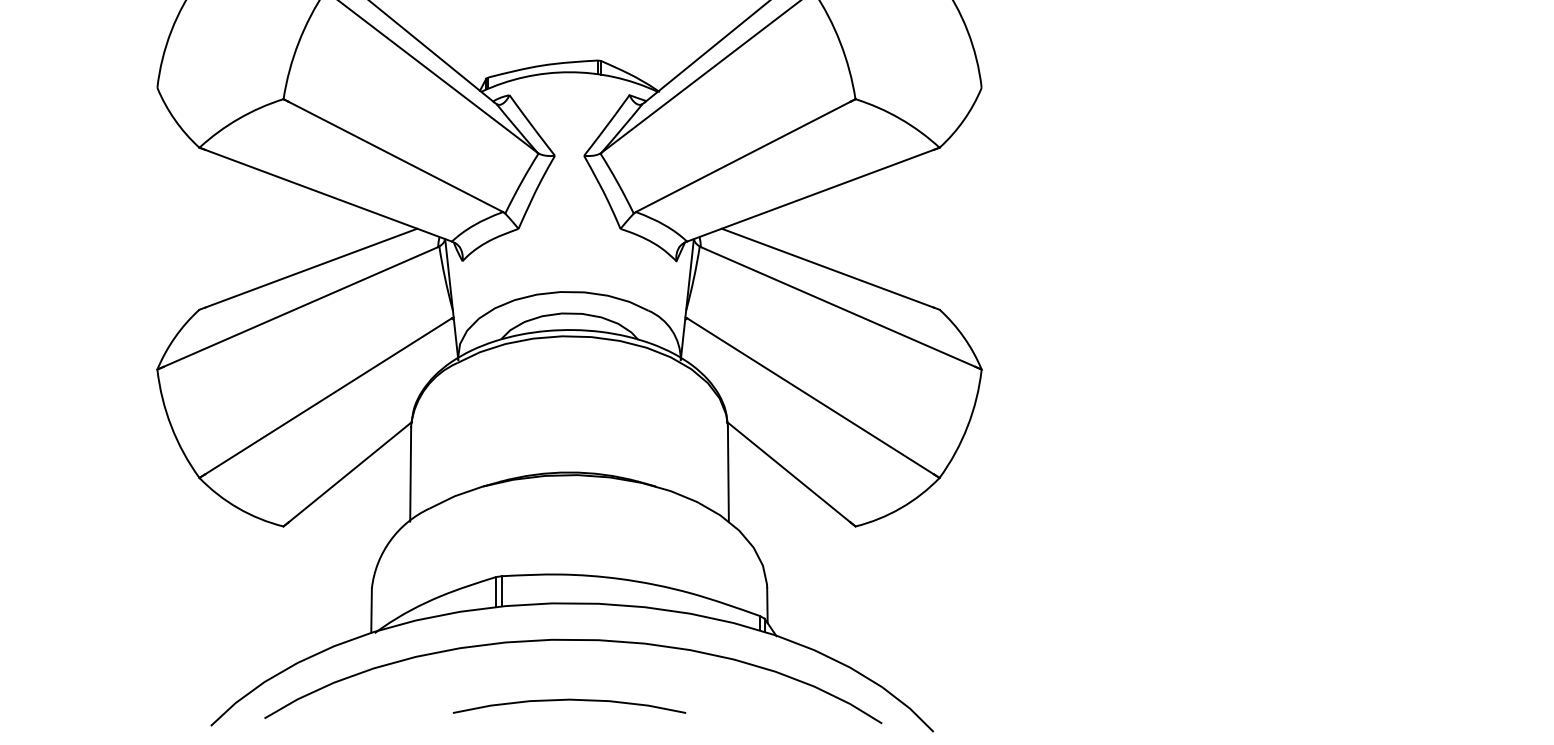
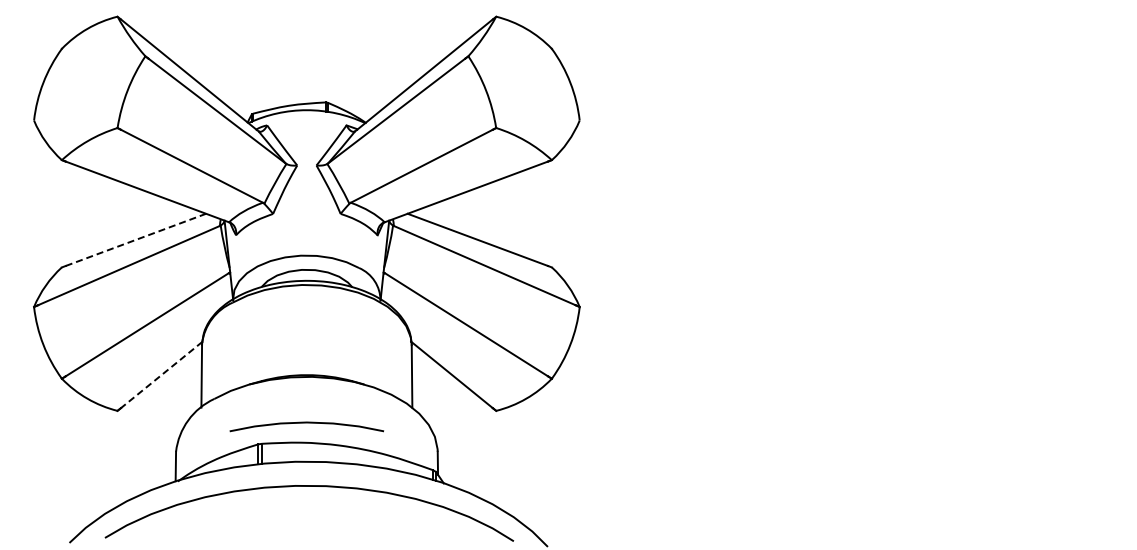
line: (310, 267) -> (135, 239), solid -> dashed
line: (349, 471) -> (161, 374), solid -> dashed
curve: (568, 701) -> (306, 423), moved

